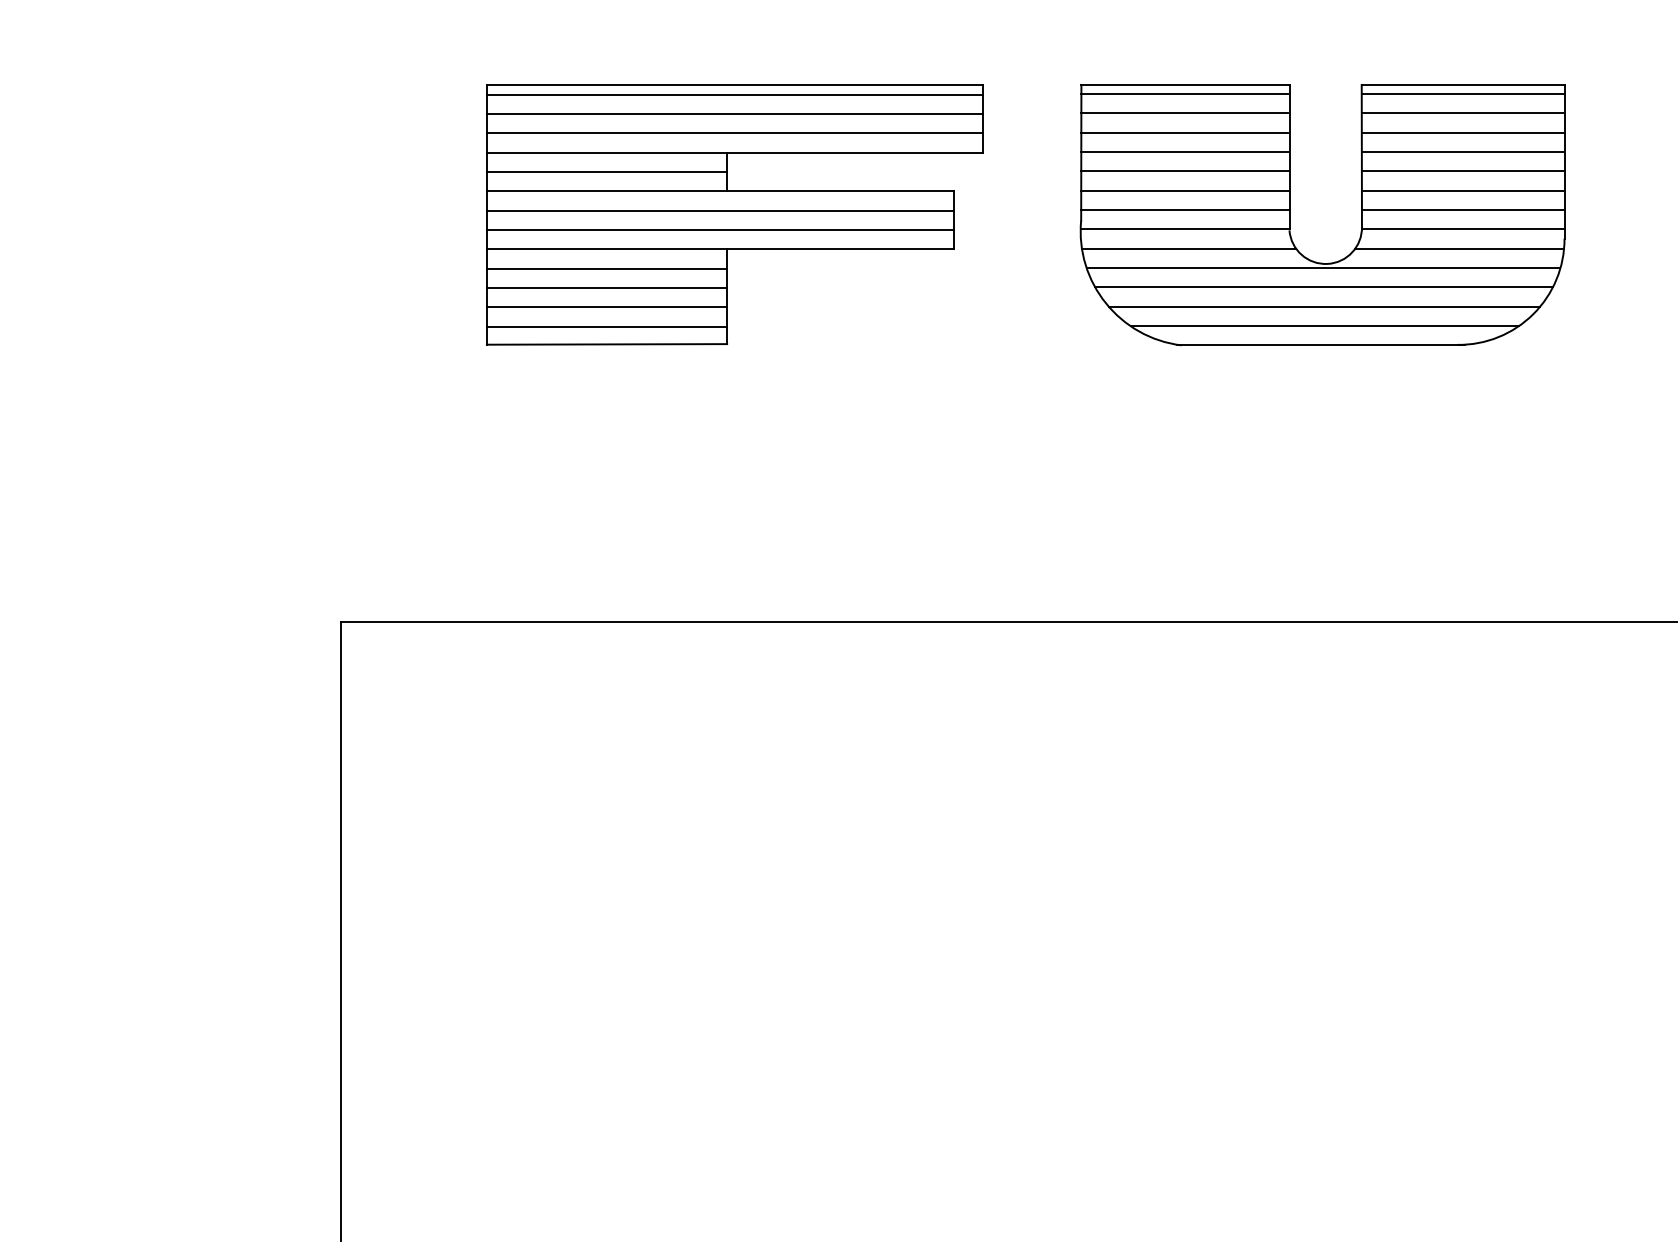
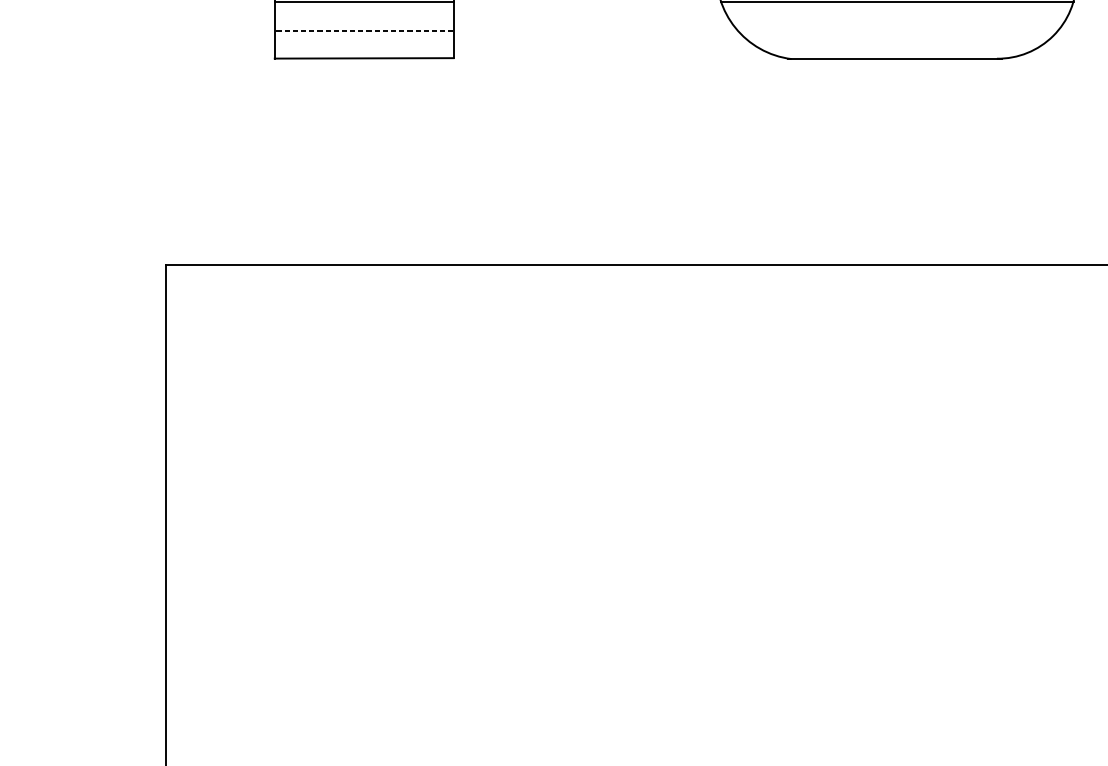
line: (1323, 287) -> (897, 16), removed
line: (606, 288) -> (363, 16), removed
line: (1324, 306) -> (897, 30), removed
line: (606, 307) -> (363, 30), solid -> dashed
line: (606, 326) -> (363, 45), removed
line: (1324, 326) -> (897, 45), removed

